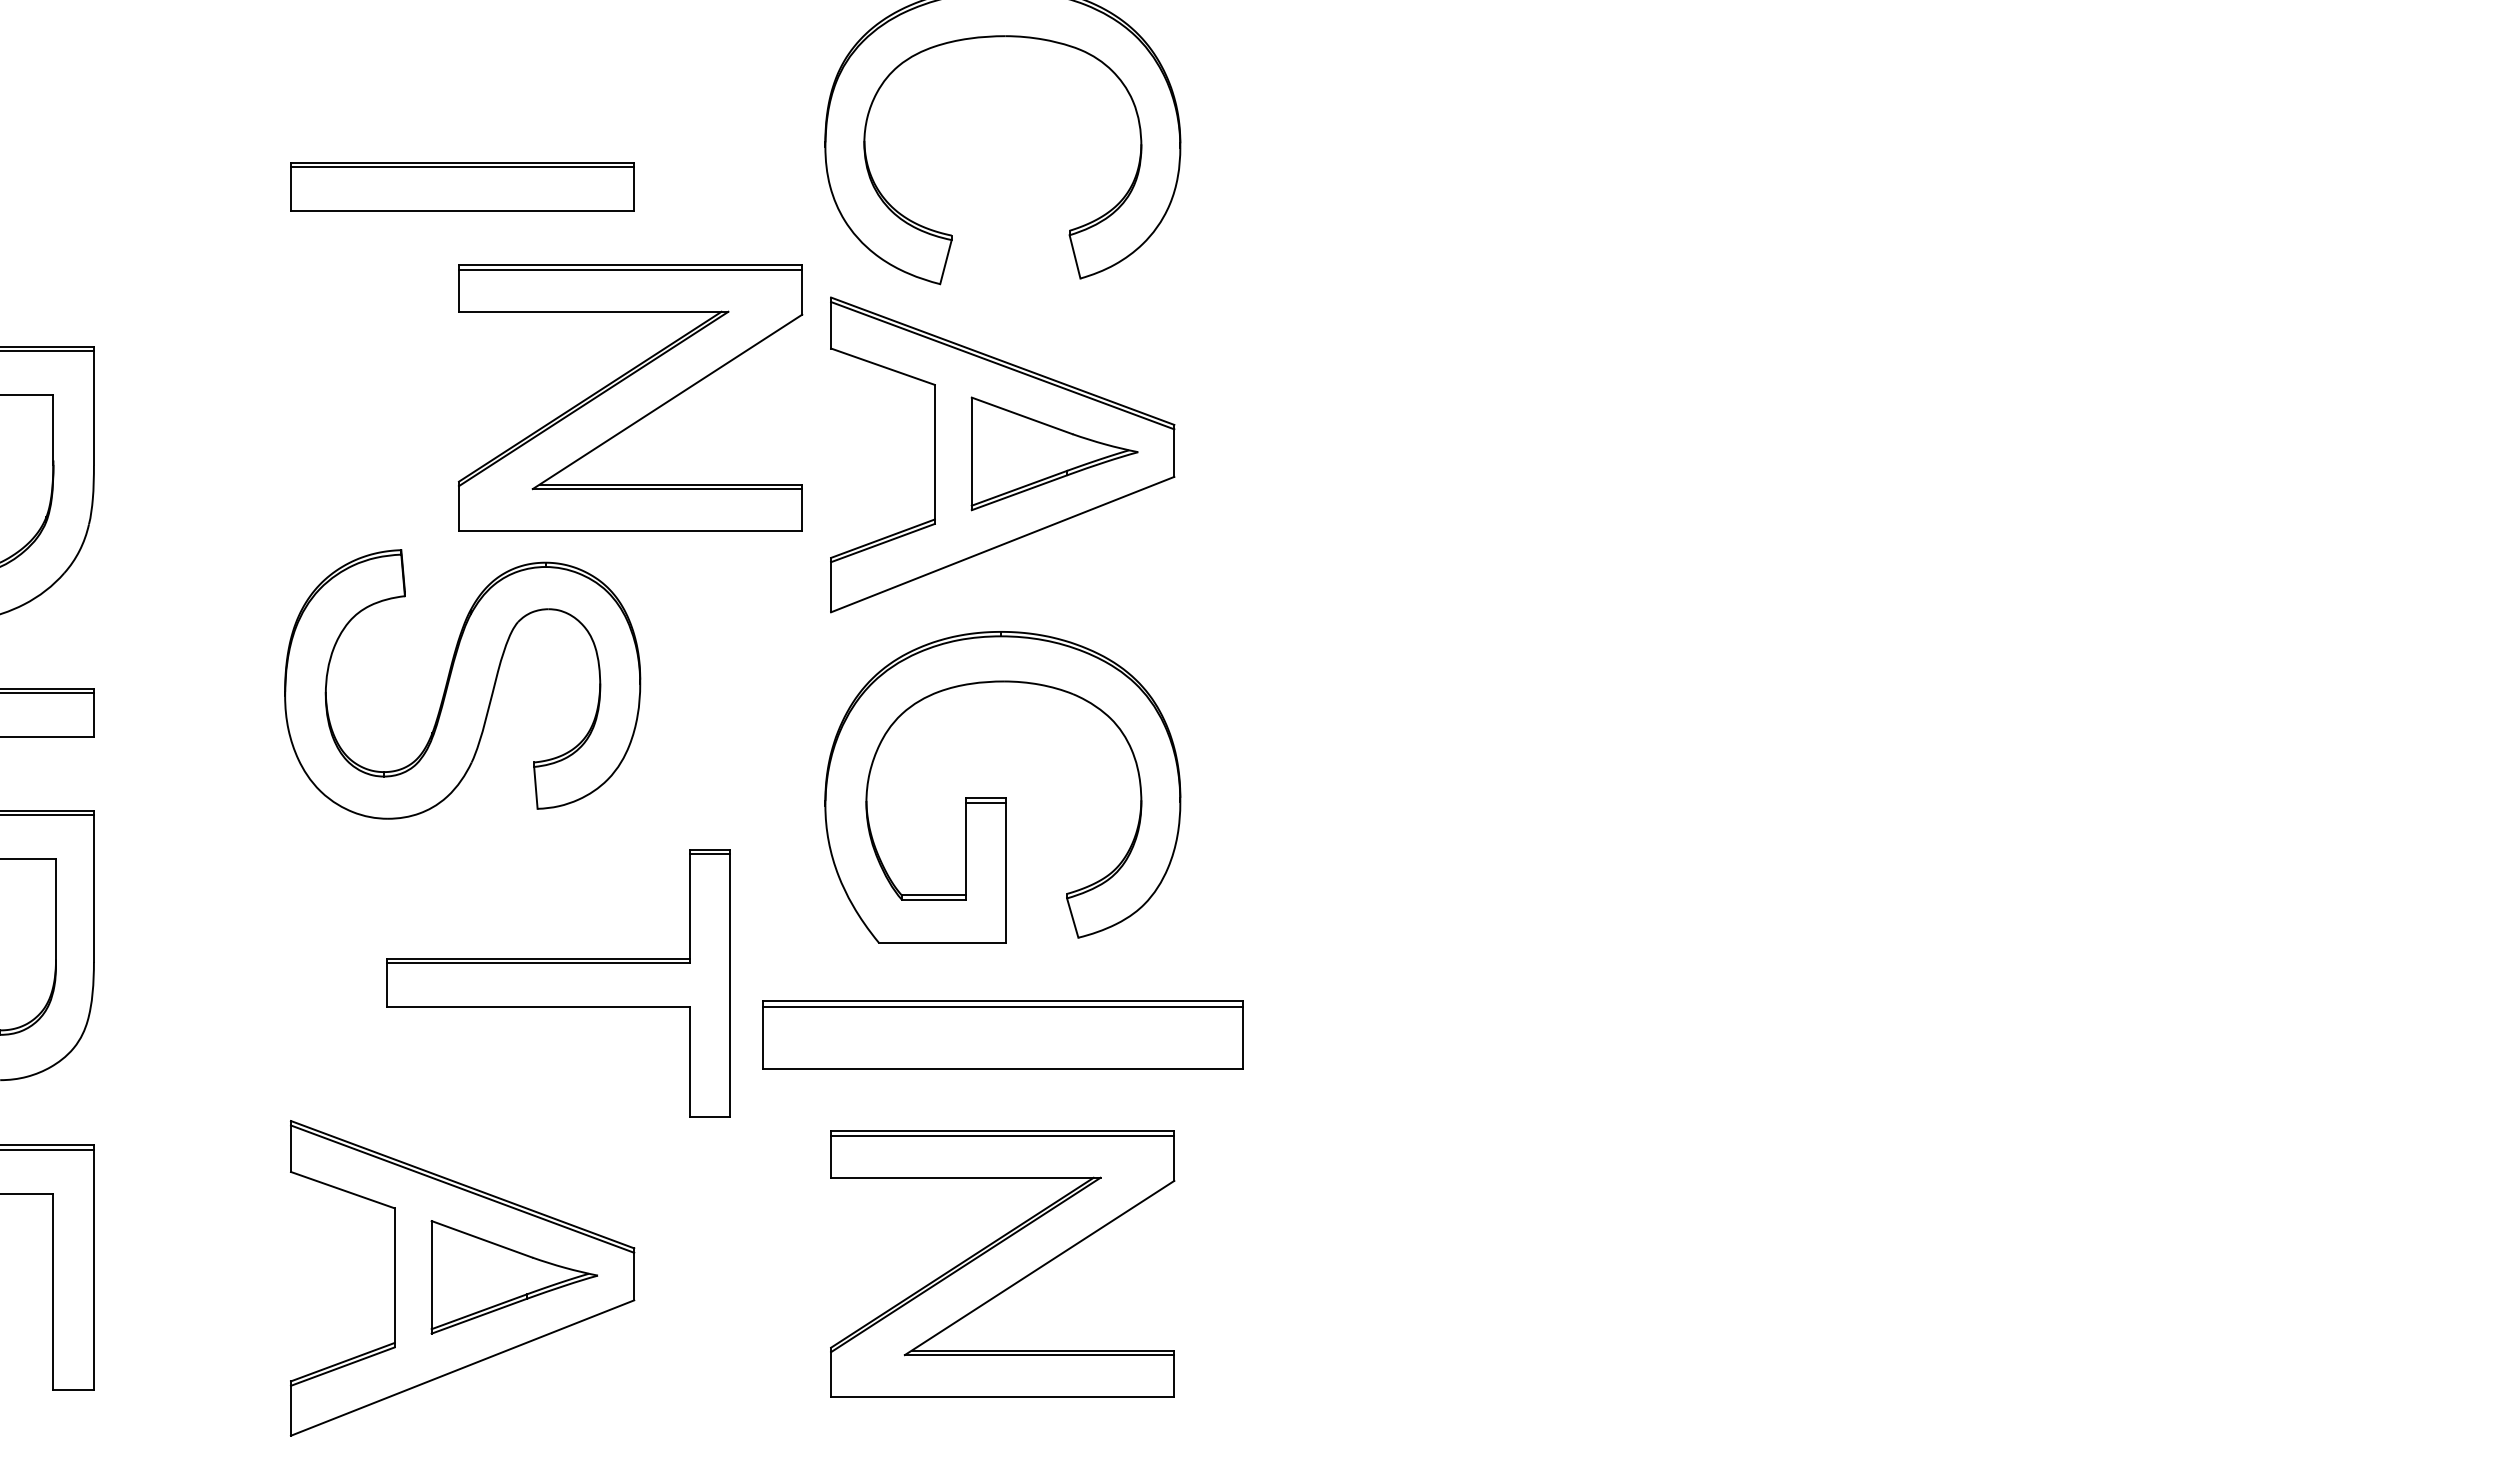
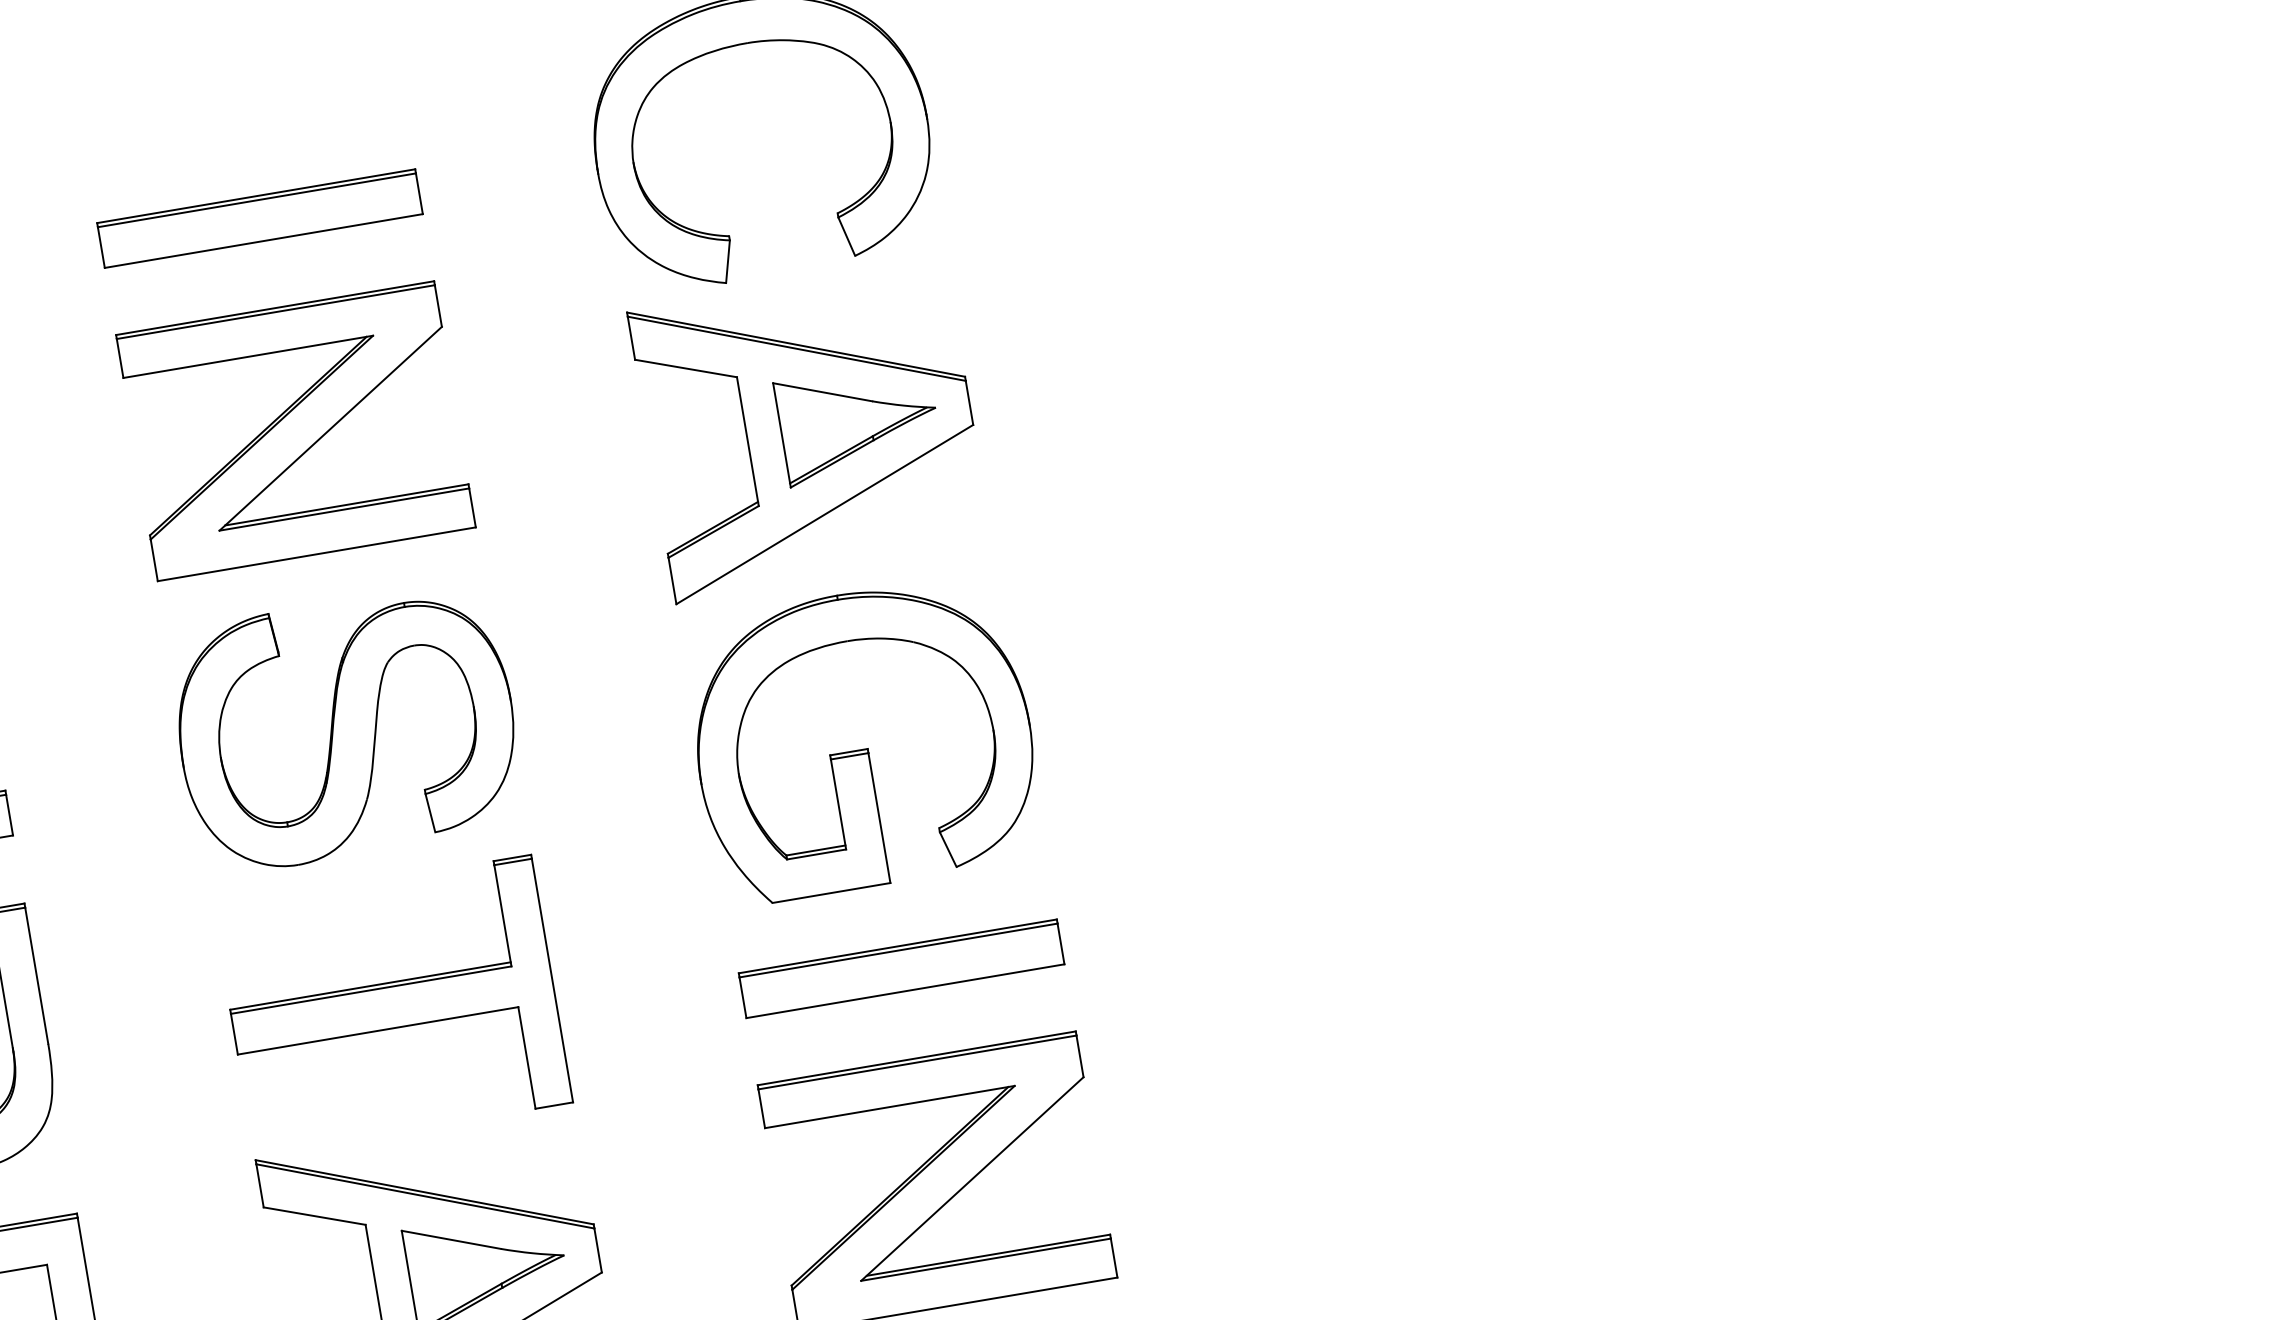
part: (462, 186) -> (259, 218), moved
part: (630, 397) -> (295, 430), moved
part: (558, 983) -> (393, 1005), moved
part: (1002, 1034) -> (901, 968), size x0.71

